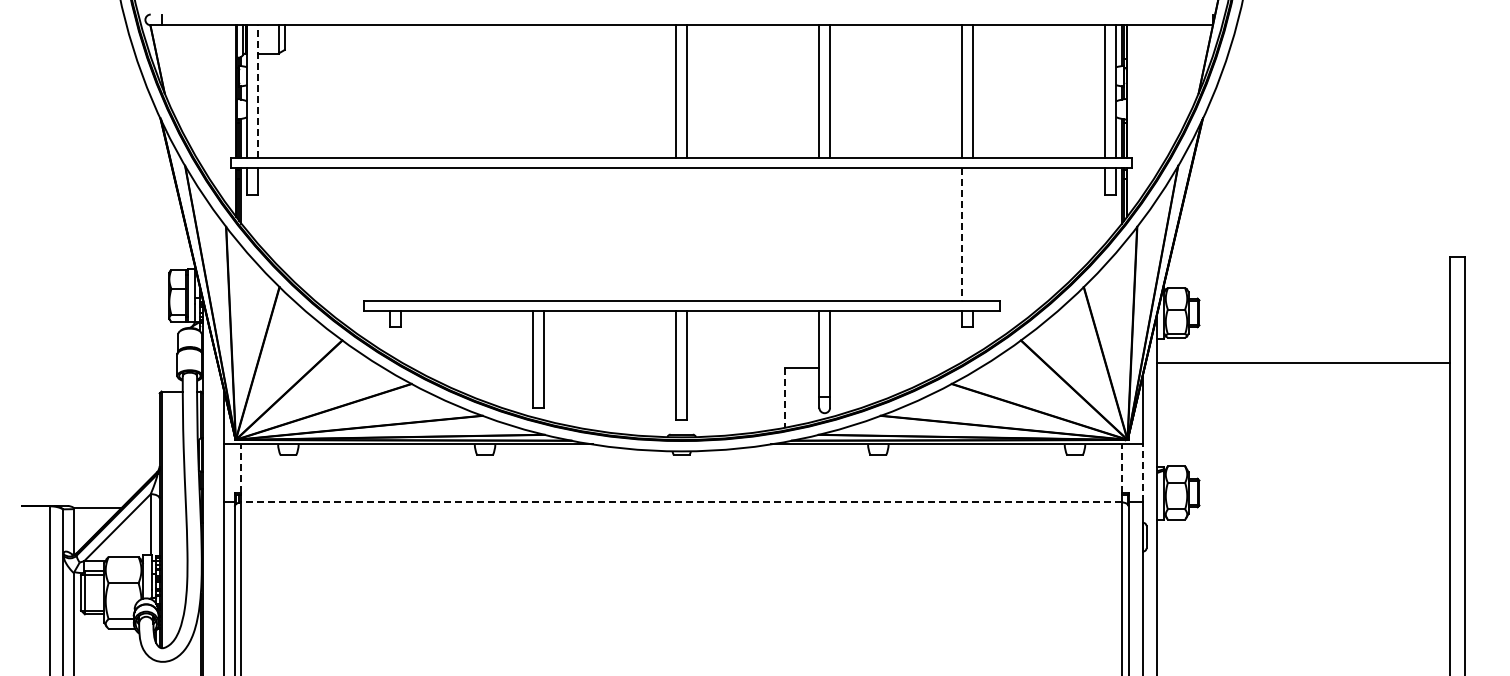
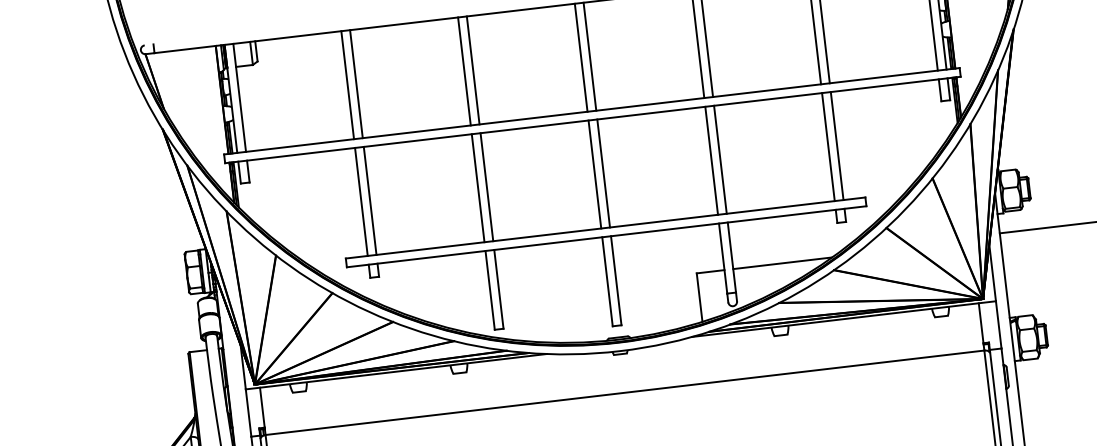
line: (258, 90) -> (239, 97), dashed -> solid
line: (390, 91) -> (347, 85), added
line: (401, 91) -> (356, 84), added
line: (533, 91) -> (464, 71), added
line: (544, 91) -> (473, 70), added
line: (390, 234) -> (361, 201), added
line: (401, 234) -> (370, 200), added
line: (533, 234) -> (478, 188), added
line: (544, 234) -> (487, 187), added
line: (676, 234) -> (595, 174), added
line: (687, 234) -> (604, 173), added
line: (819, 234) -> (711, 160), added
line: (830, 234) -> (720, 159), added
line: (962, 234) -> (828, 147), dashed -> solid
line: (973, 234) -> (837, 146), added
line: (890, 368) -> (782, 263), added
line: (785, 398) -> (699, 297), dashed -> solid
line: (241, 468) -> (262, 407), dashed -> solid
line: (1121, 468) -> (980, 322), dashed -> solid
line: (1142, 473) -> (998, 324), dashed -> solid
line: (681, 502) -> (624, 392), dashed -> solid

